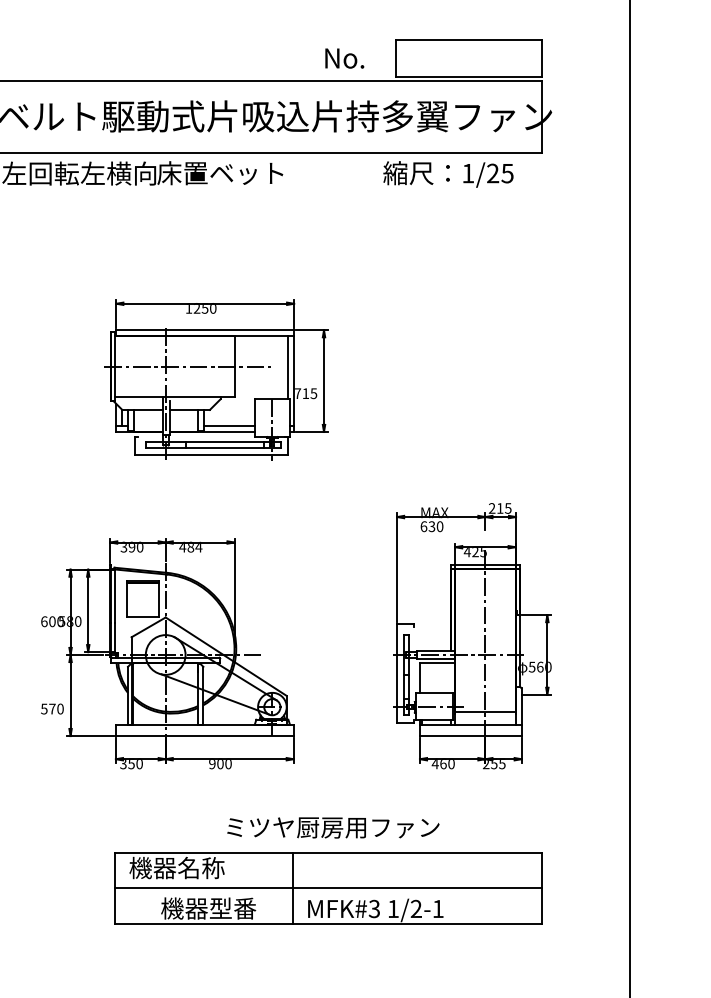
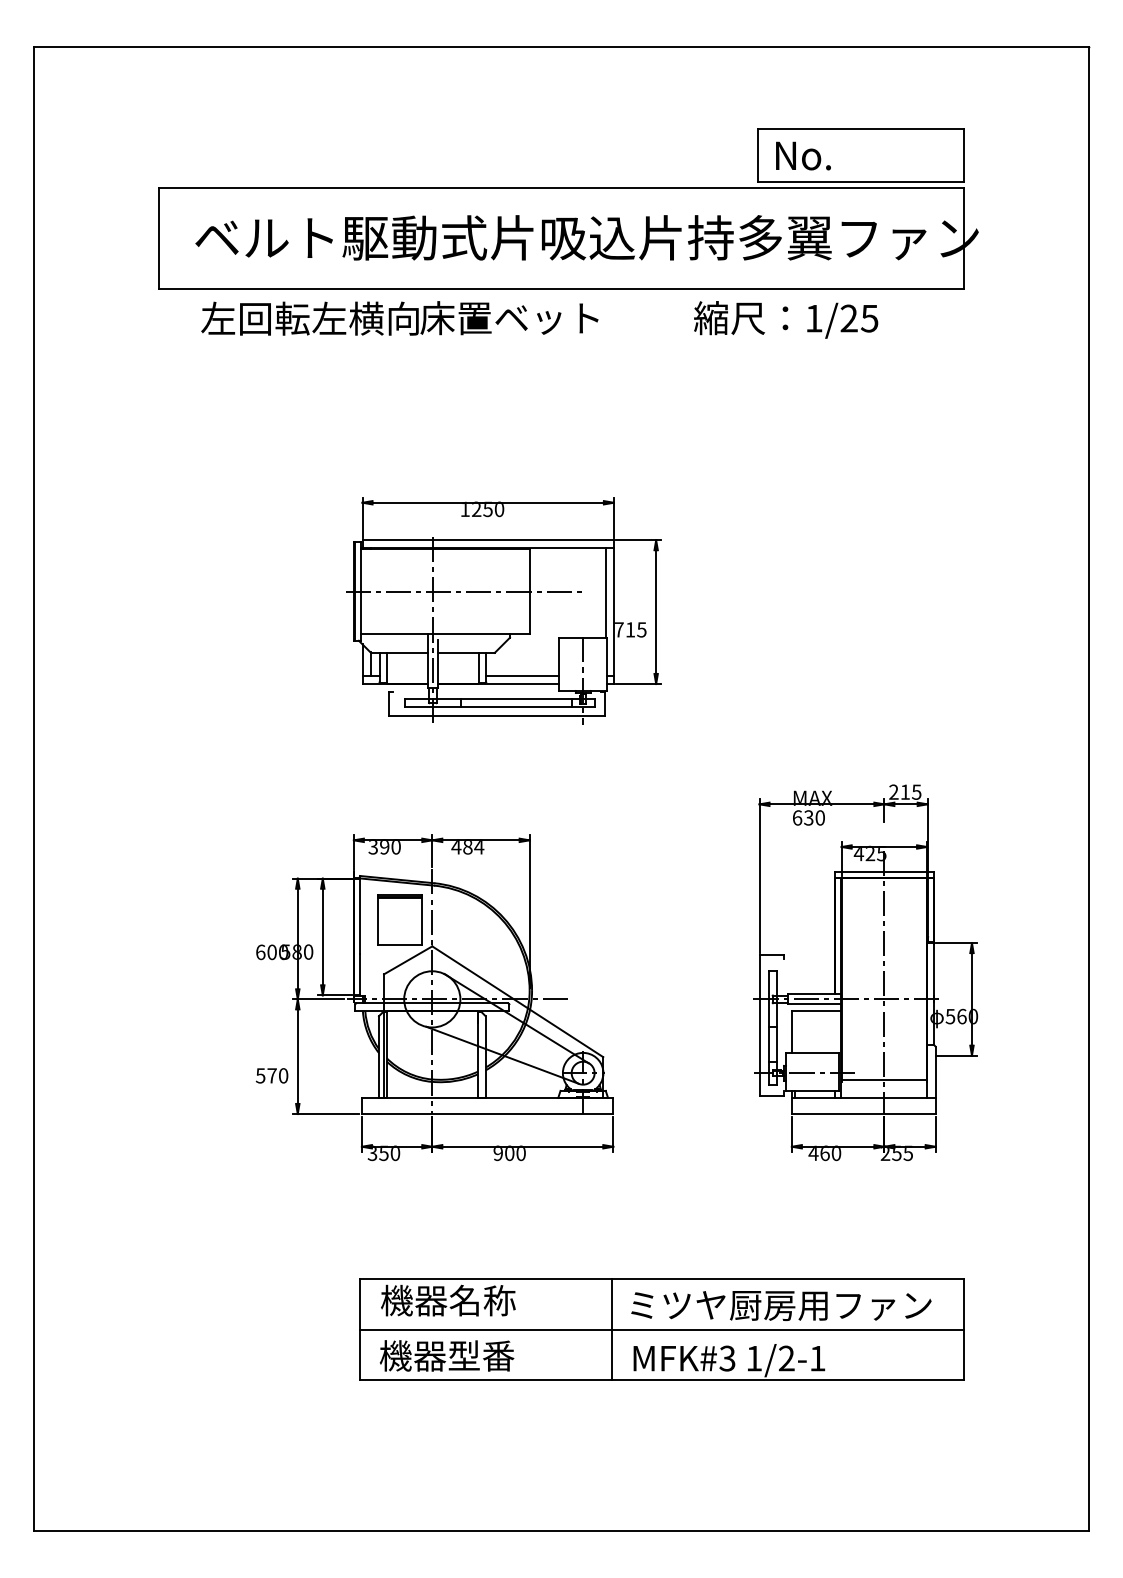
text: (344, 58) -> (803, 155), moved
text: (448, 174) -> (786, 319), moved
text: (333, 827) -> (781, 1305), moved
text: (208, 908) -> (446, 1355), moved

